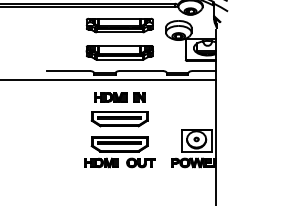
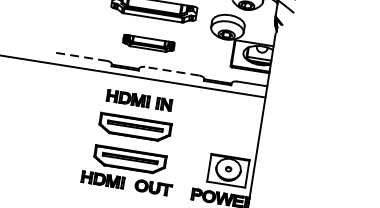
part: (119, 52) -> (148, 43), size x0.6
line: (67, 71) -> (78, 56), solid -> dashed
line: (140, 71) -> (171, 71), solid -> dashed

